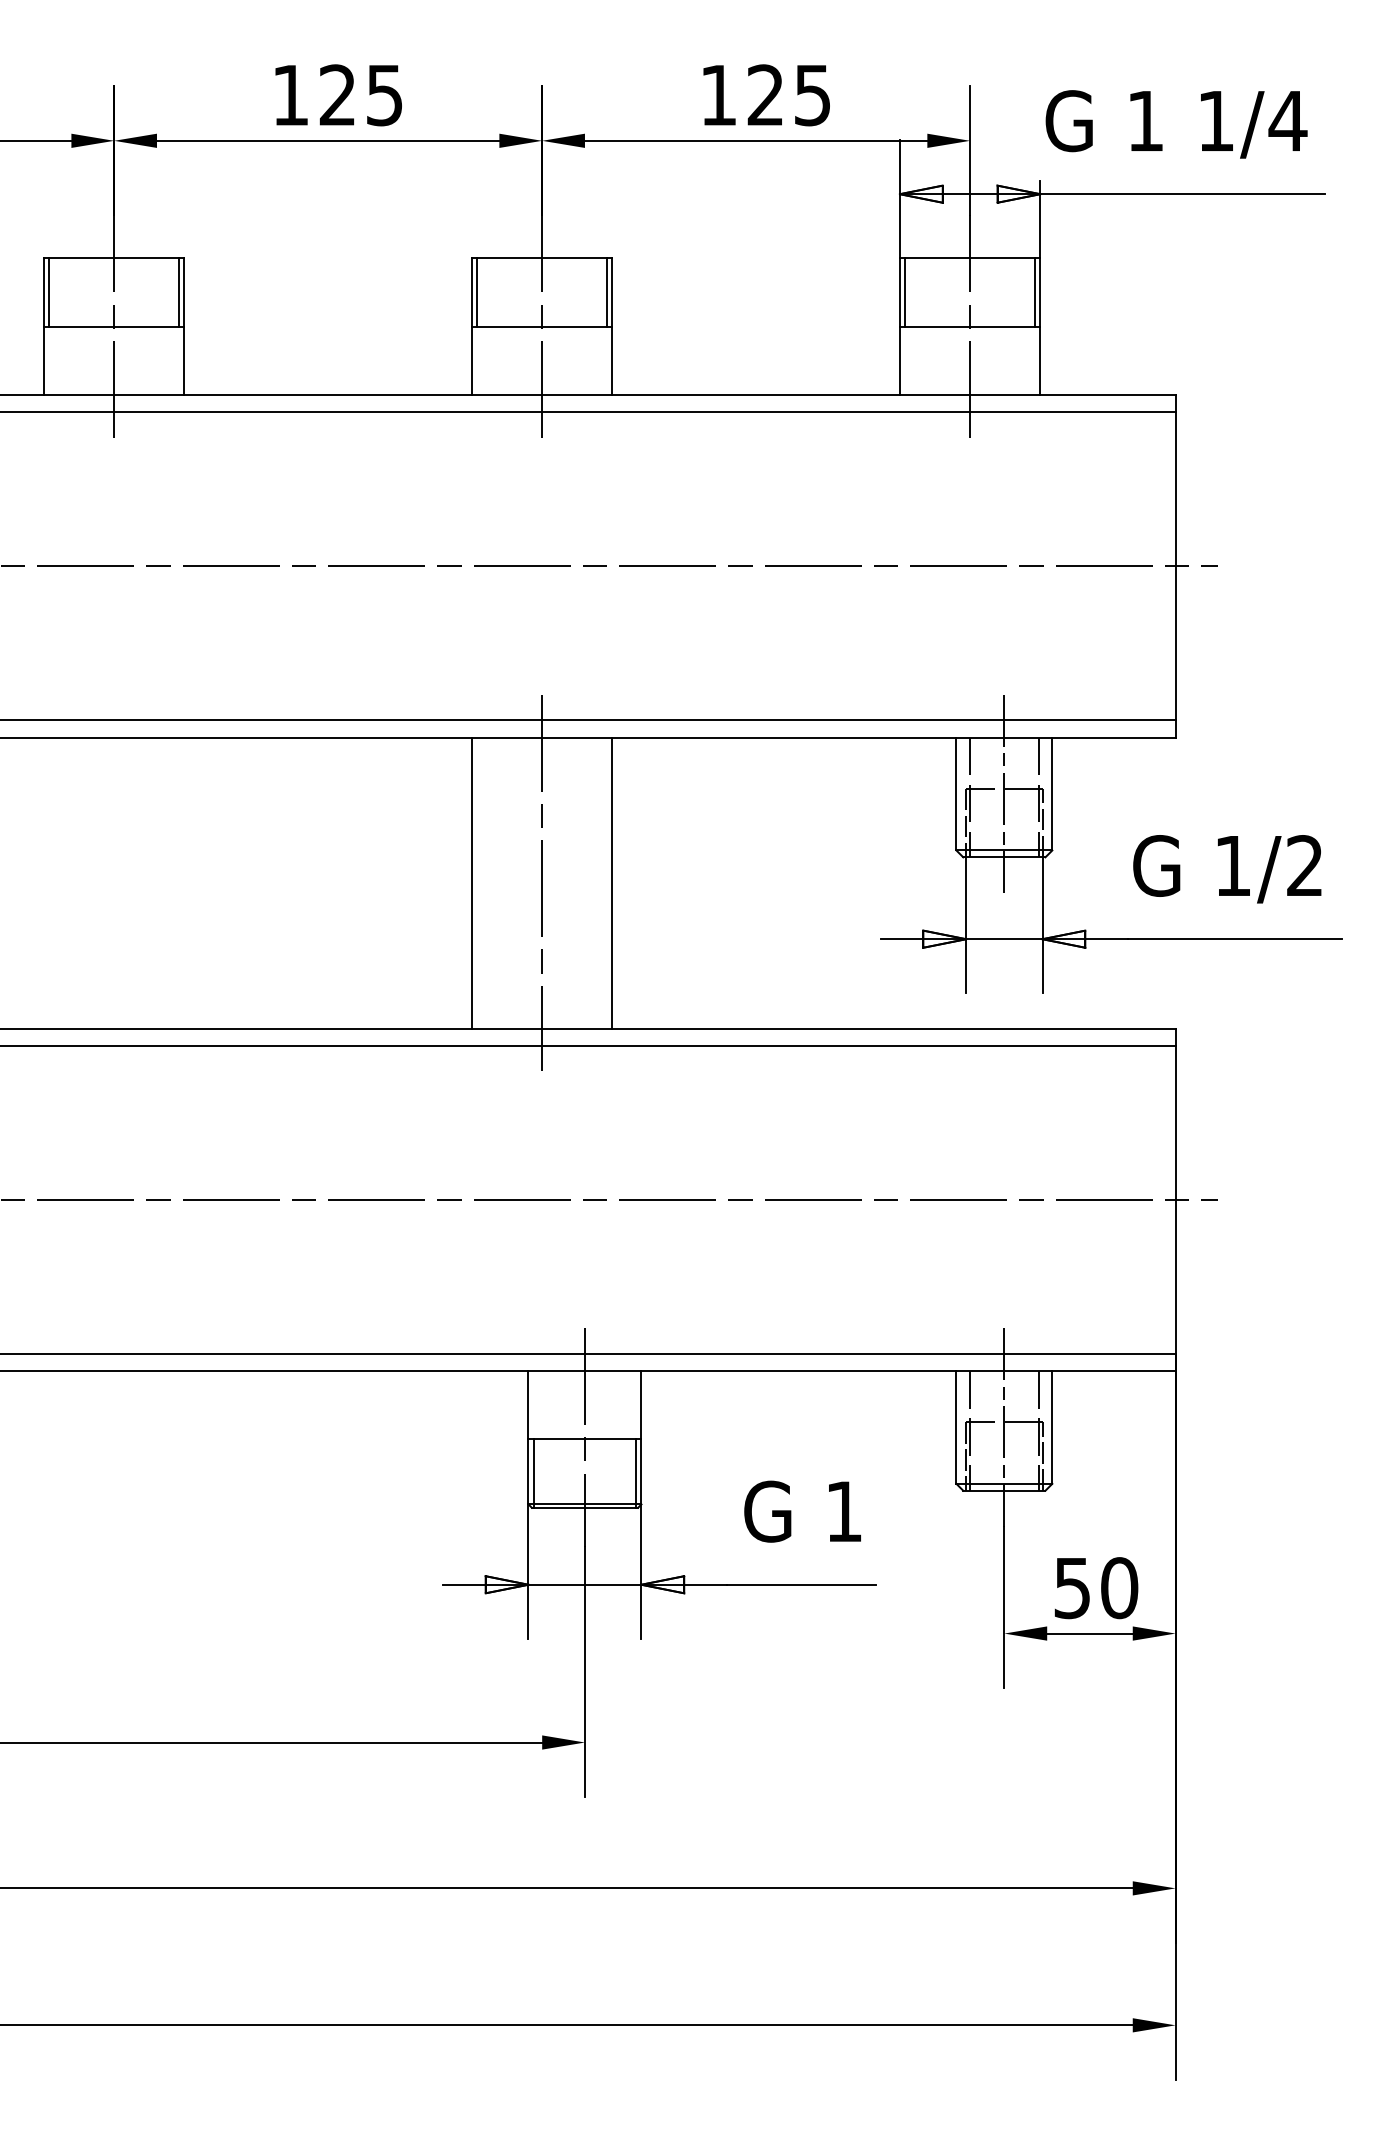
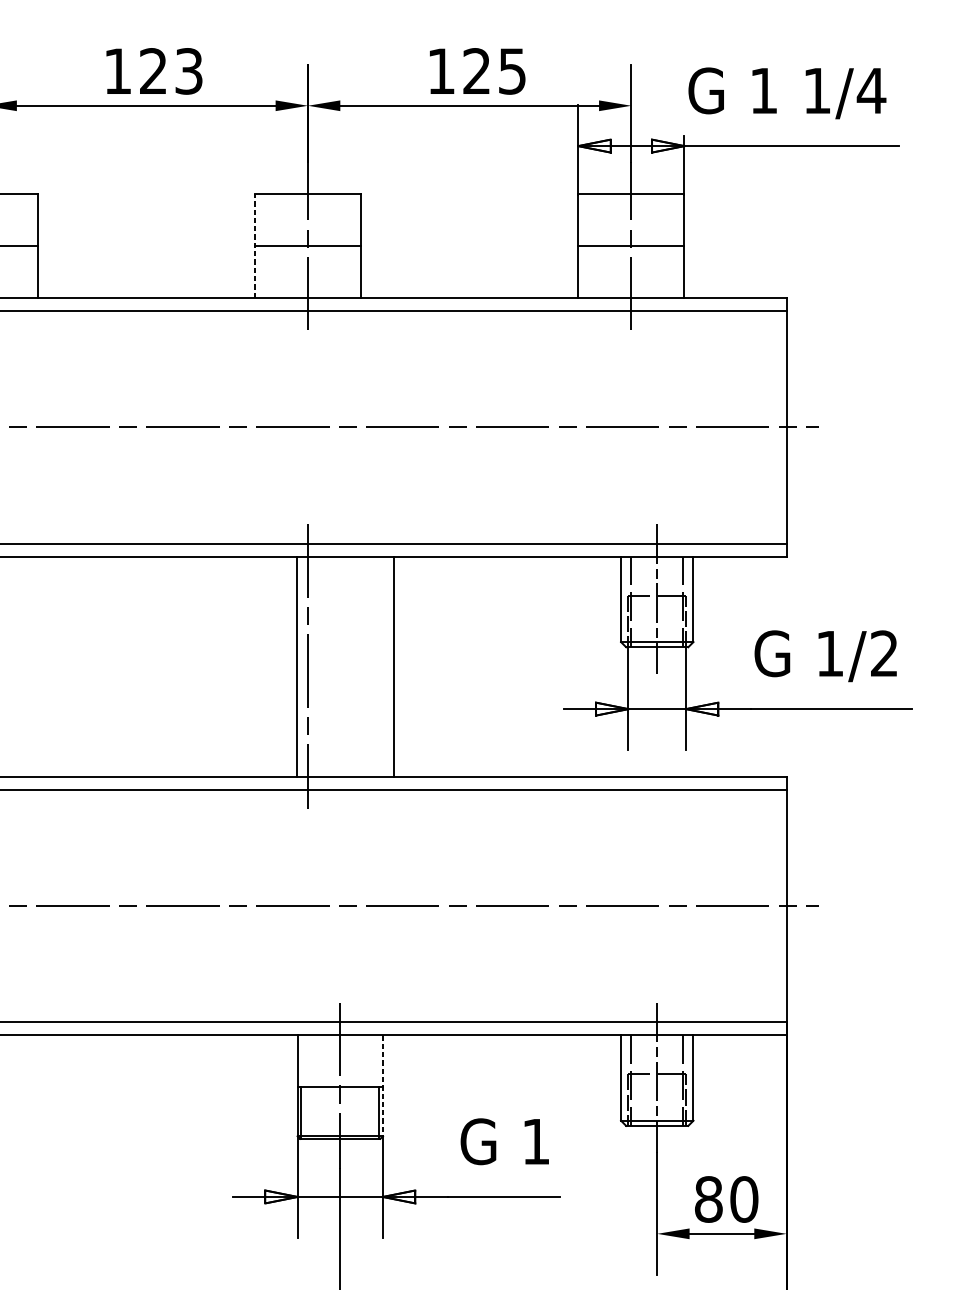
text: (384, 94) -> (188, 70), 125 -> 123
line: (179, 292) -> (33, 220), removed
line: (477, 292) -> (259, 220), removed
line: (607, 292) -> (357, 220), removed
line: (905, 292) -> (582, 220), removed
line: (1035, 292) -> (680, 220), removed
line: (471, 326) -> (254, 246), solid -> dashed
line: (471, 882) -> (296, 666), moved
line: (612, 882) -> (393, 666), moved
line: (641, 1437) -> (383, 1085), solid -> dashed
text: (1072, 1588) -> (708, 1199), 50 -> 80

